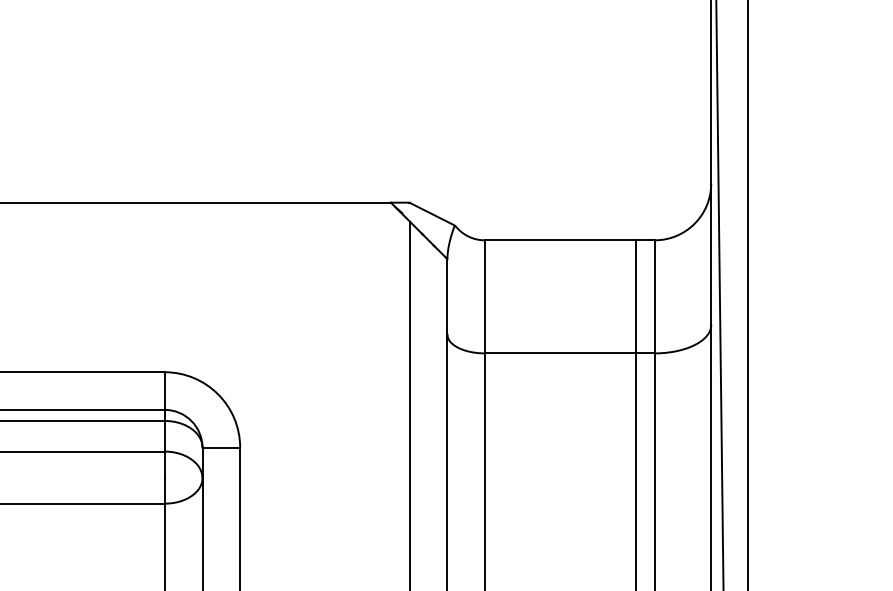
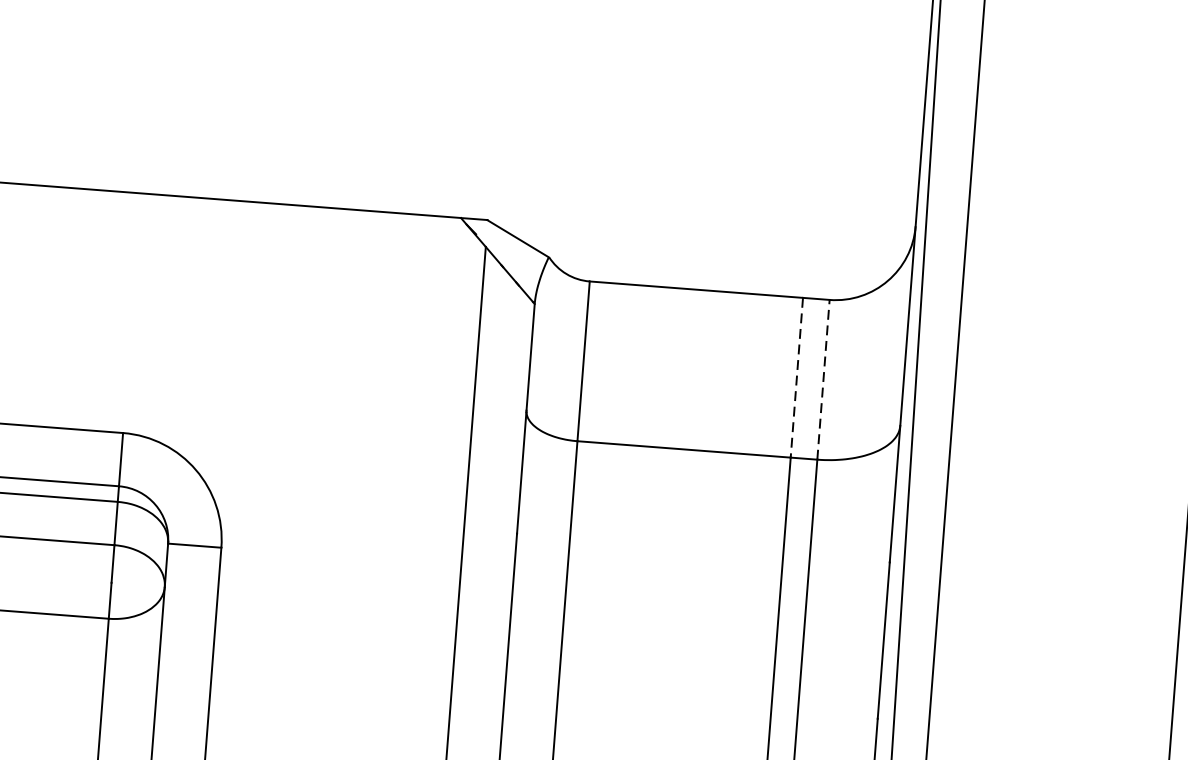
line: (635, 296) -> (796, 377), solid -> dashed
line: (654, 296) -> (823, 379), solid -> dashed

